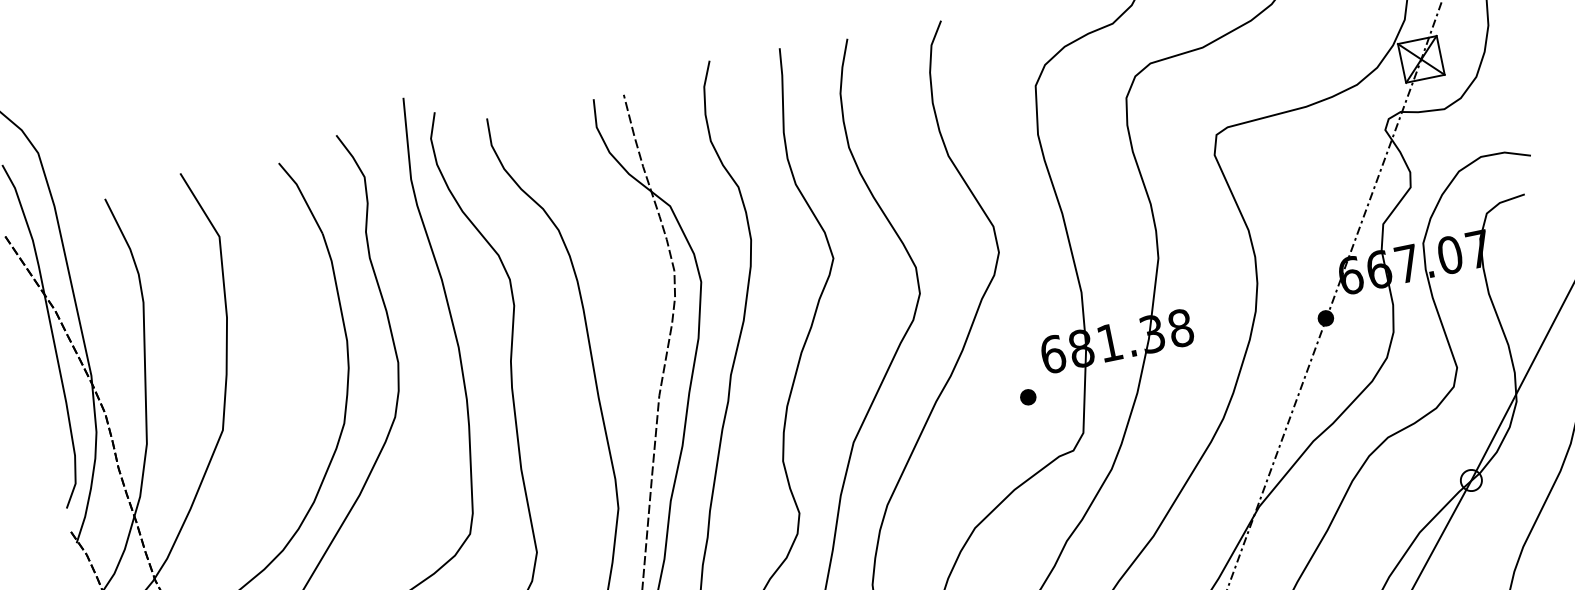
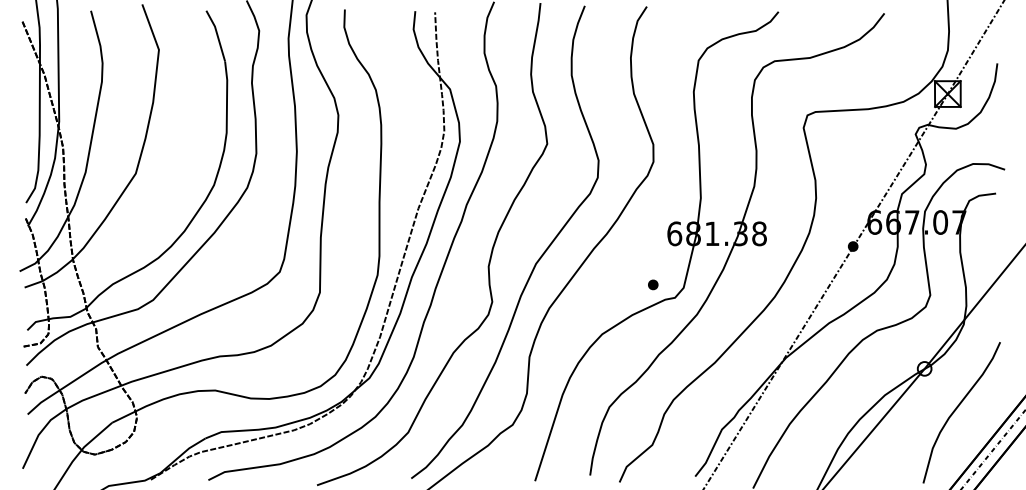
part: (1028, 396) -> (653, 284), moved

